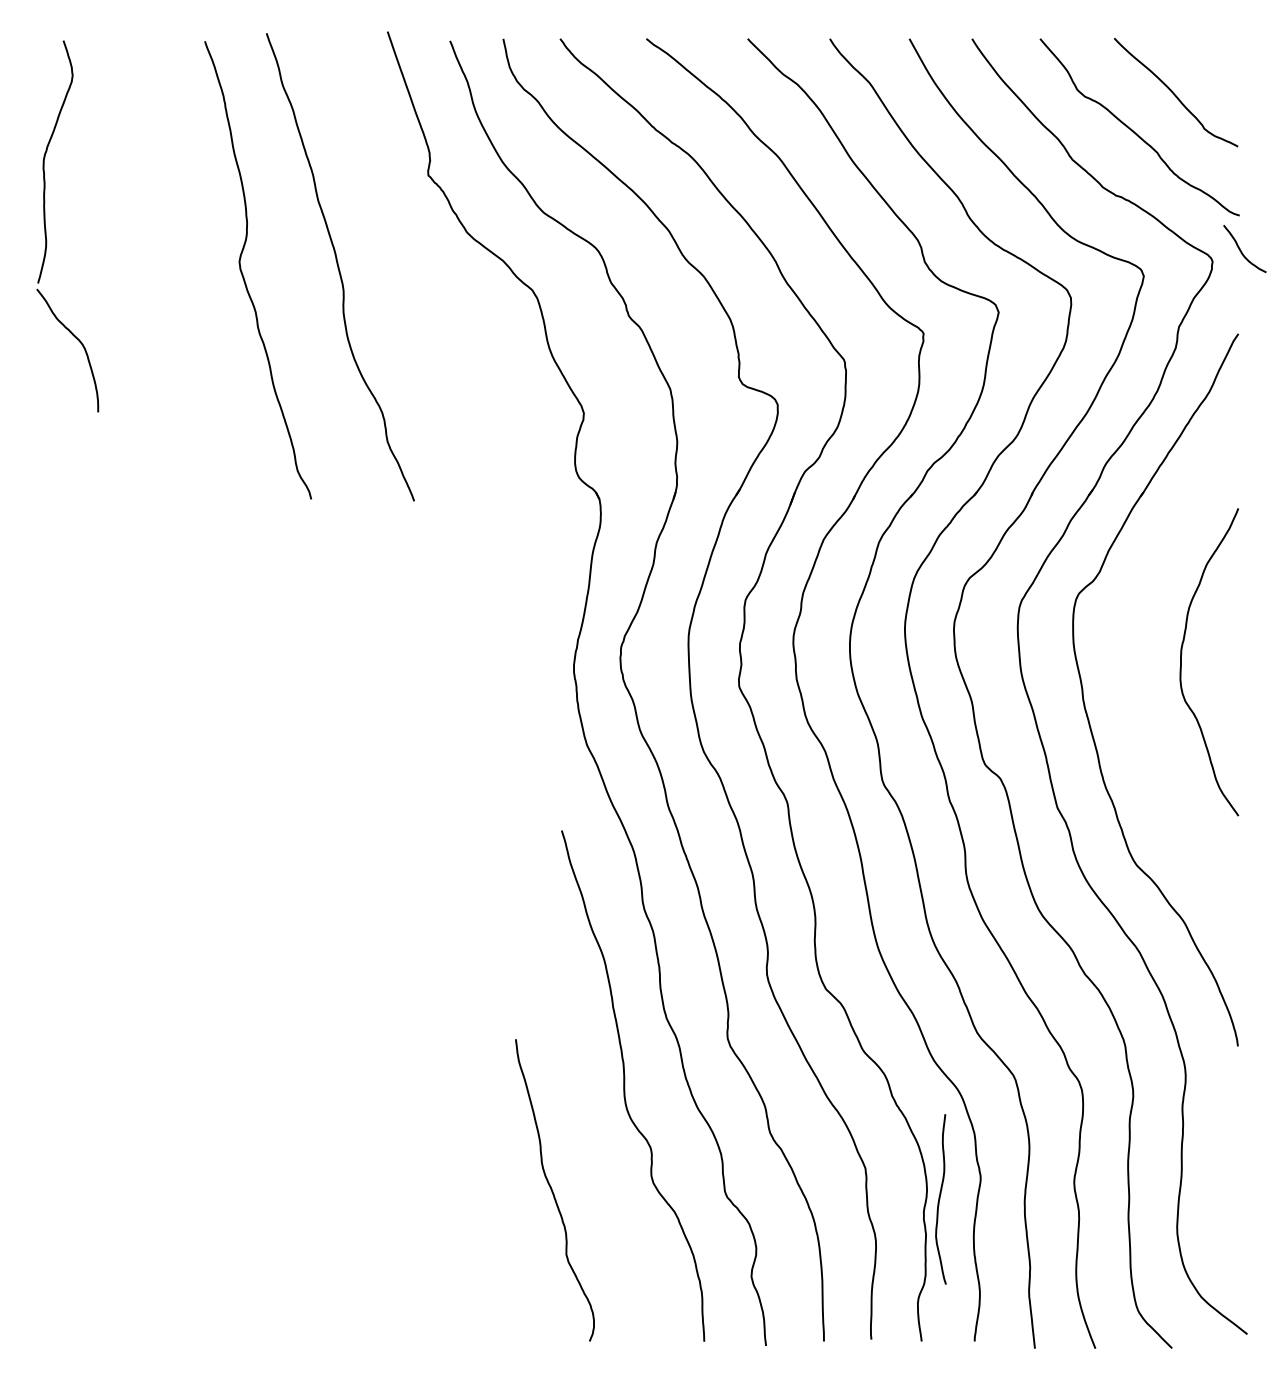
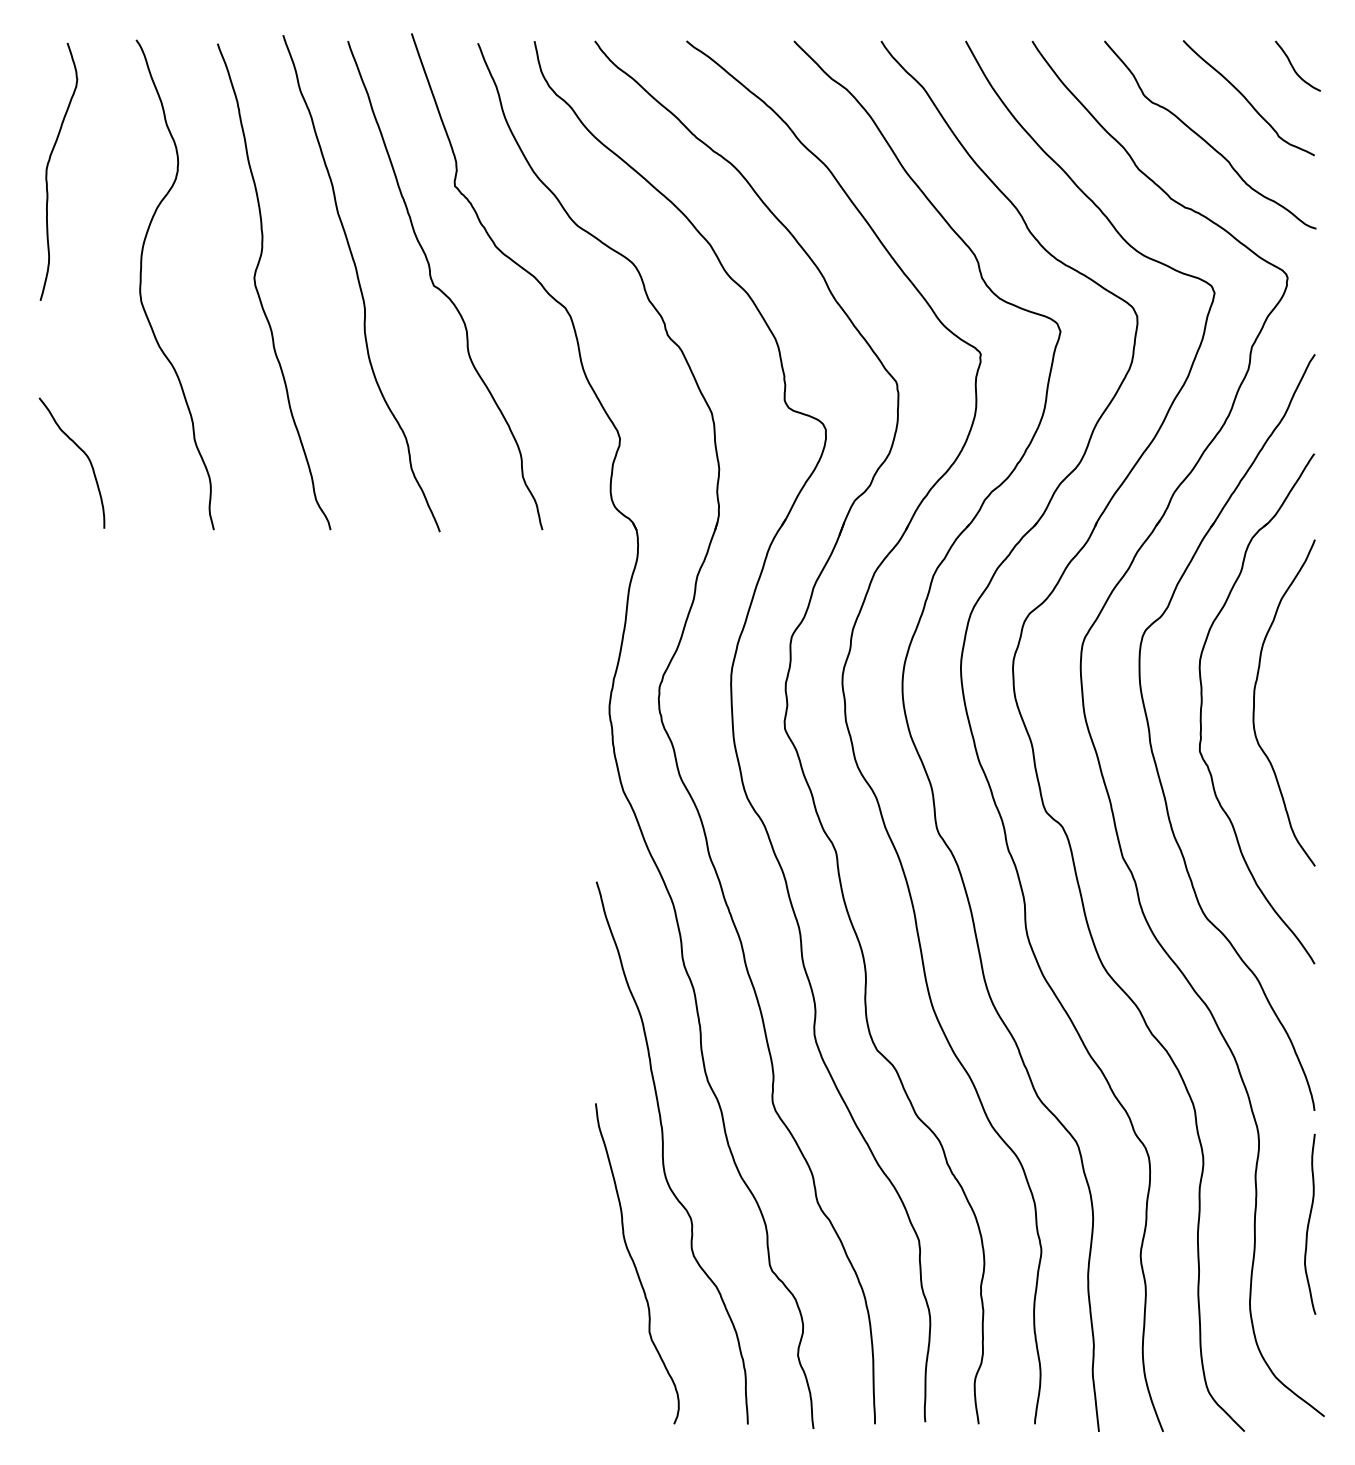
curve: (1240, 249) -> (1293, 66), moved
curve: (133, 268) -> (141, 284), added
curve: (415, 272) -> (441, 289), added
curve: (76, 339) -> (81, 451), moved
part: (1132, 666) -> (1202, 707), added
curve: (553, 1191) -> (635, 1264), moved
curve: (940, 1198) -> (1309, 1223), moved

